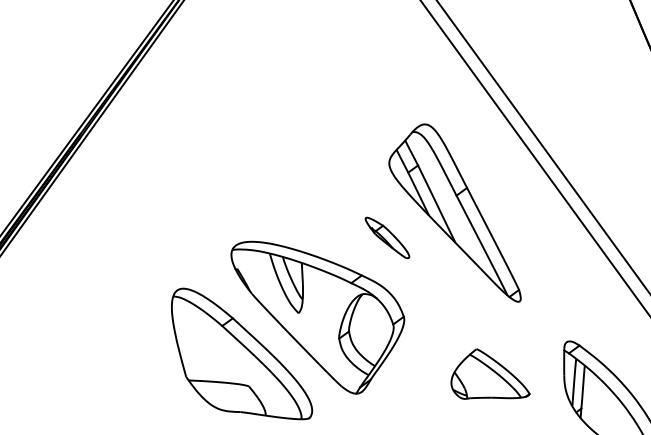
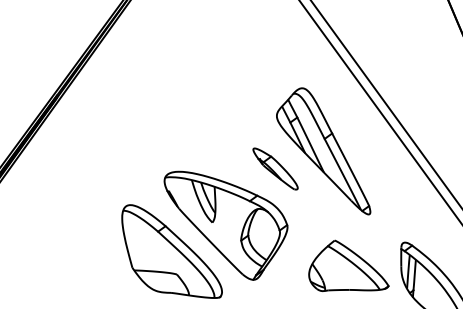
part: (387, 237) -> (275, 168), size x1.43
part: (490, 373) -> (348, 265), size x1.43

